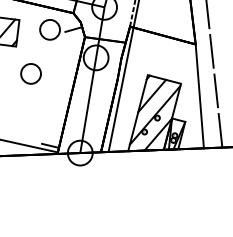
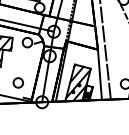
part: (29, 72) -> (17, 82), moved

